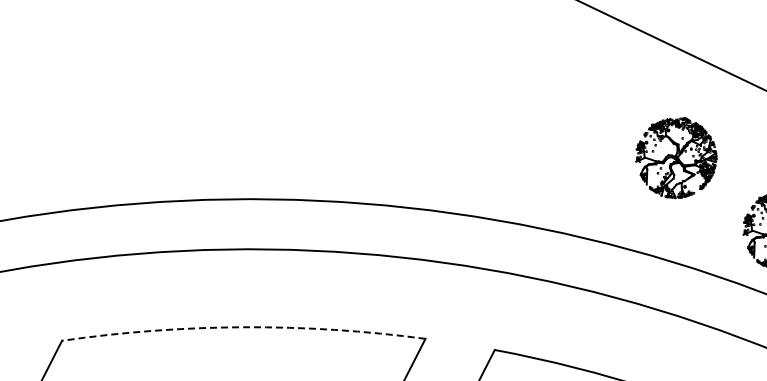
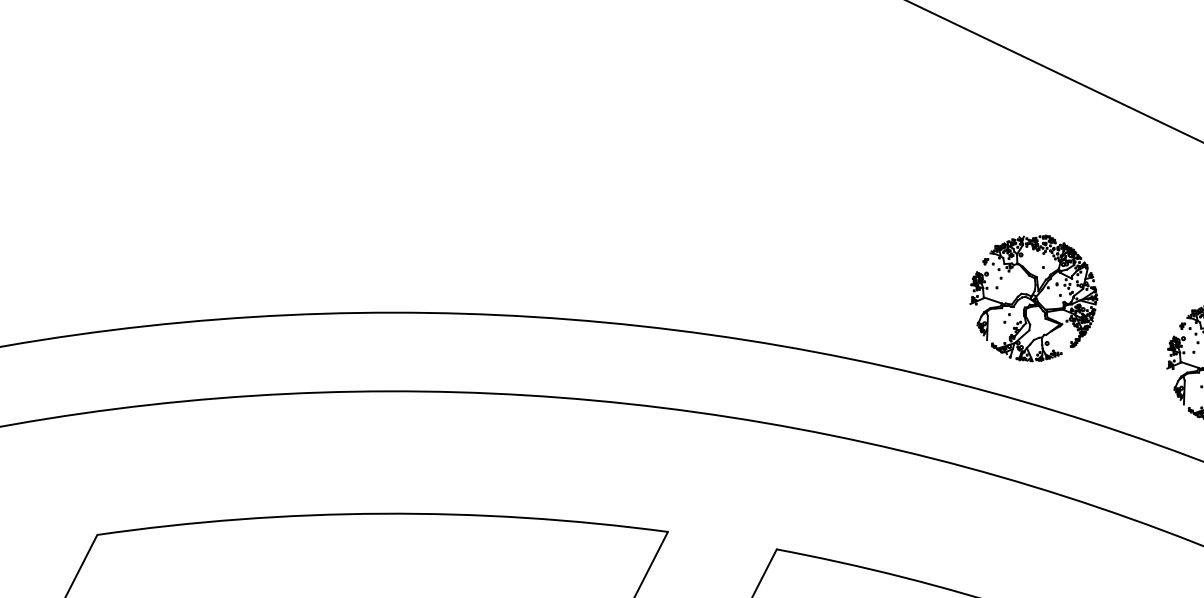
part: (676, 158) -> (1033, 299), moved
line: (243, 327) -> (382, 514), dashed -> solid

